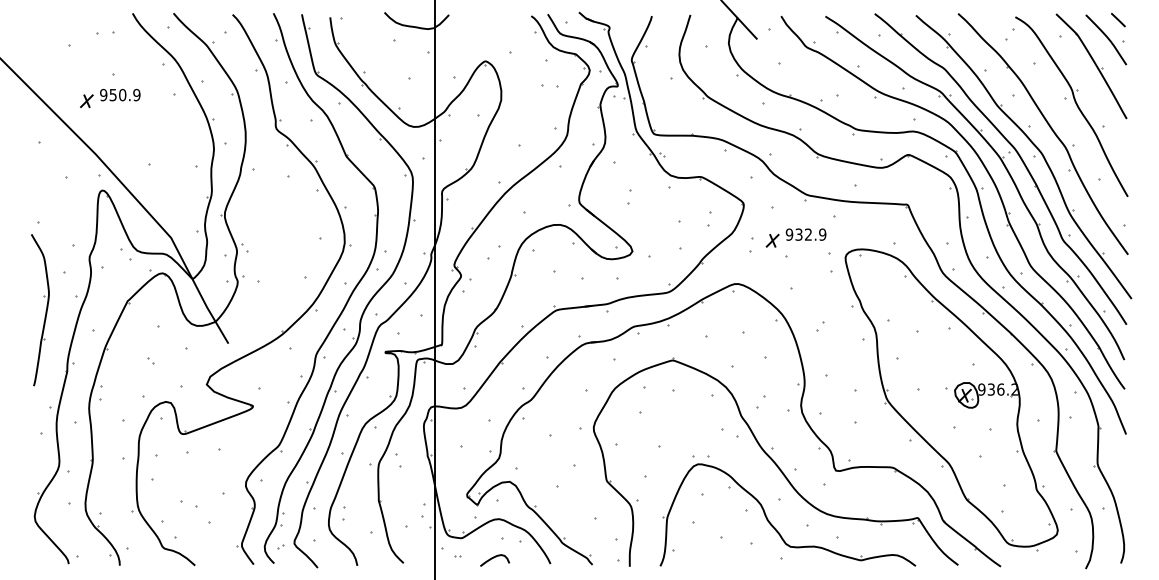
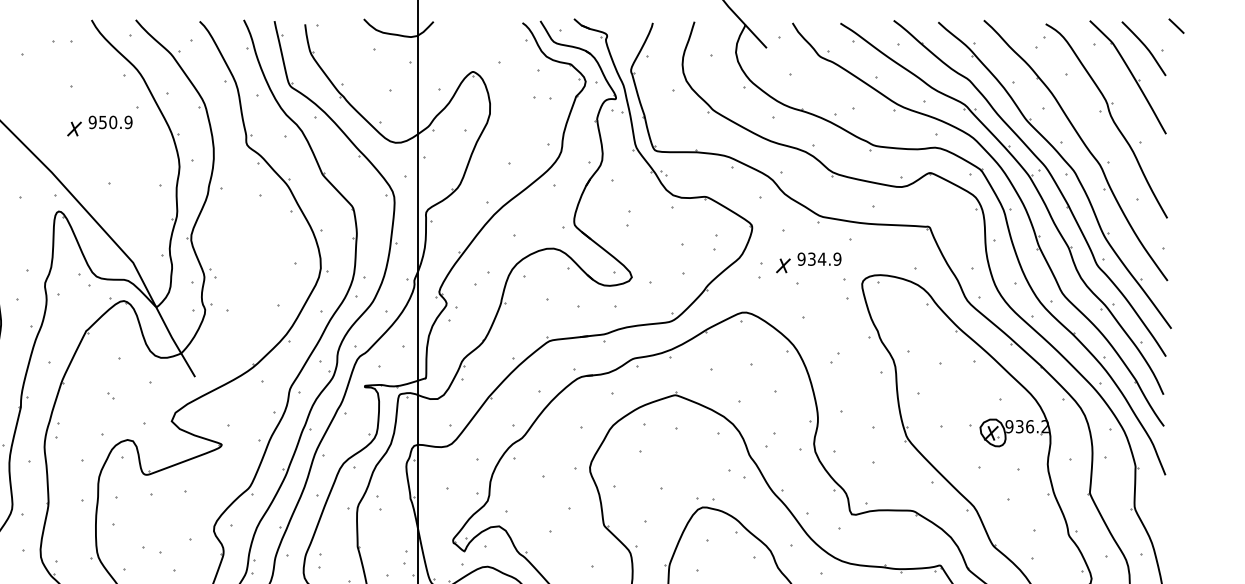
line: (1118, 20) -> (1176, 26), moved
part: (110, 98) -> (100, 126), moved
text: (808, 234) -> (822, 259), 932.9 -> 934.9

